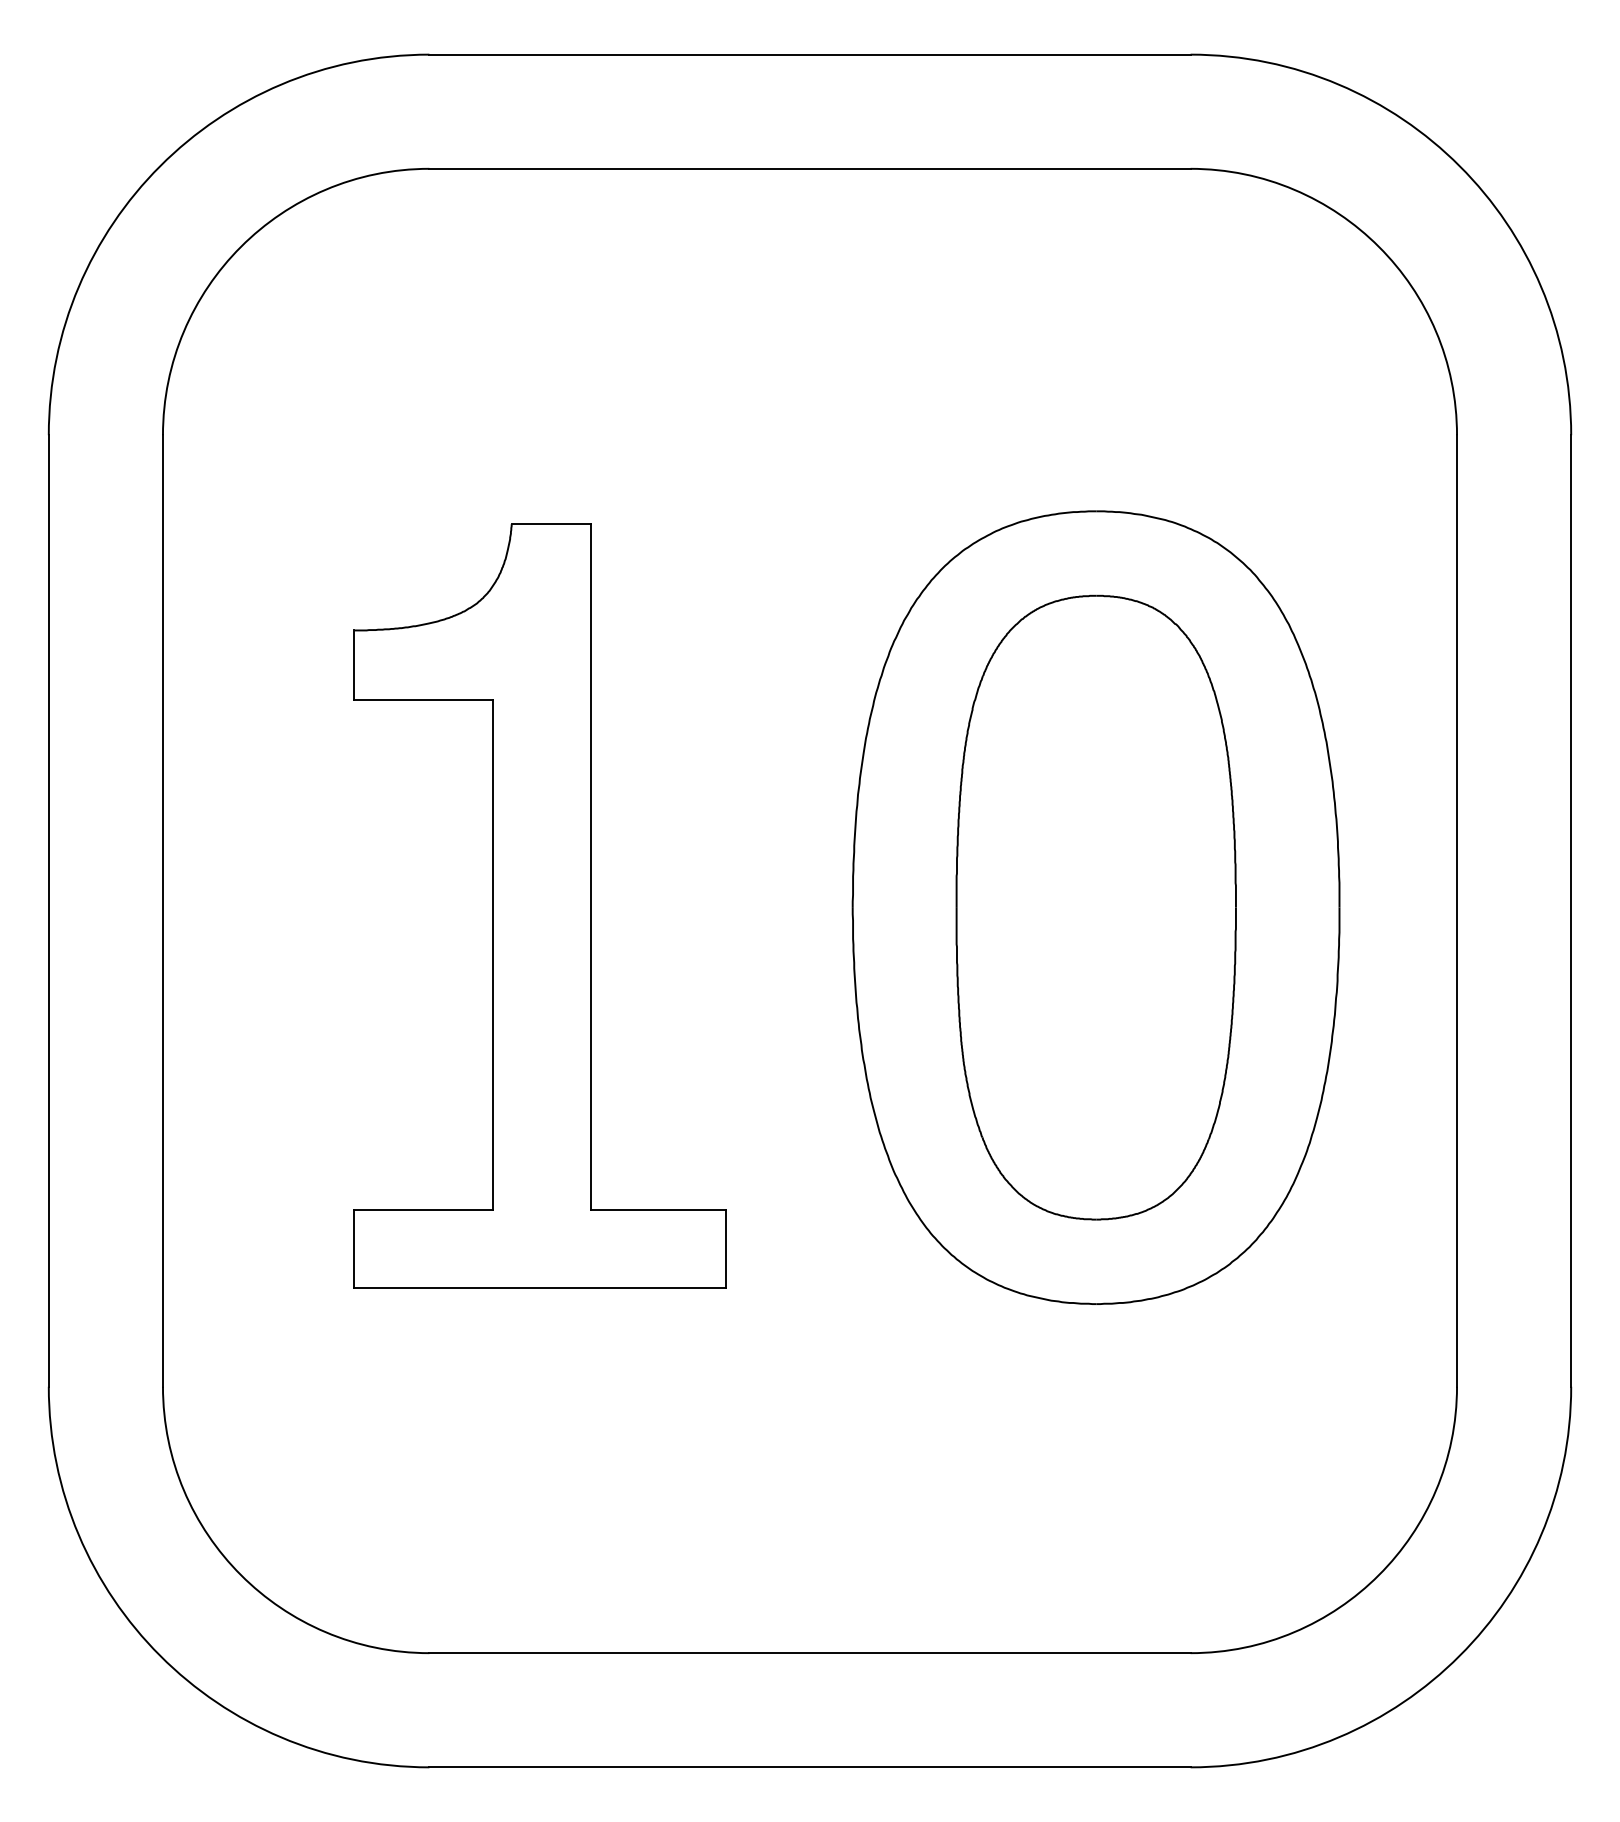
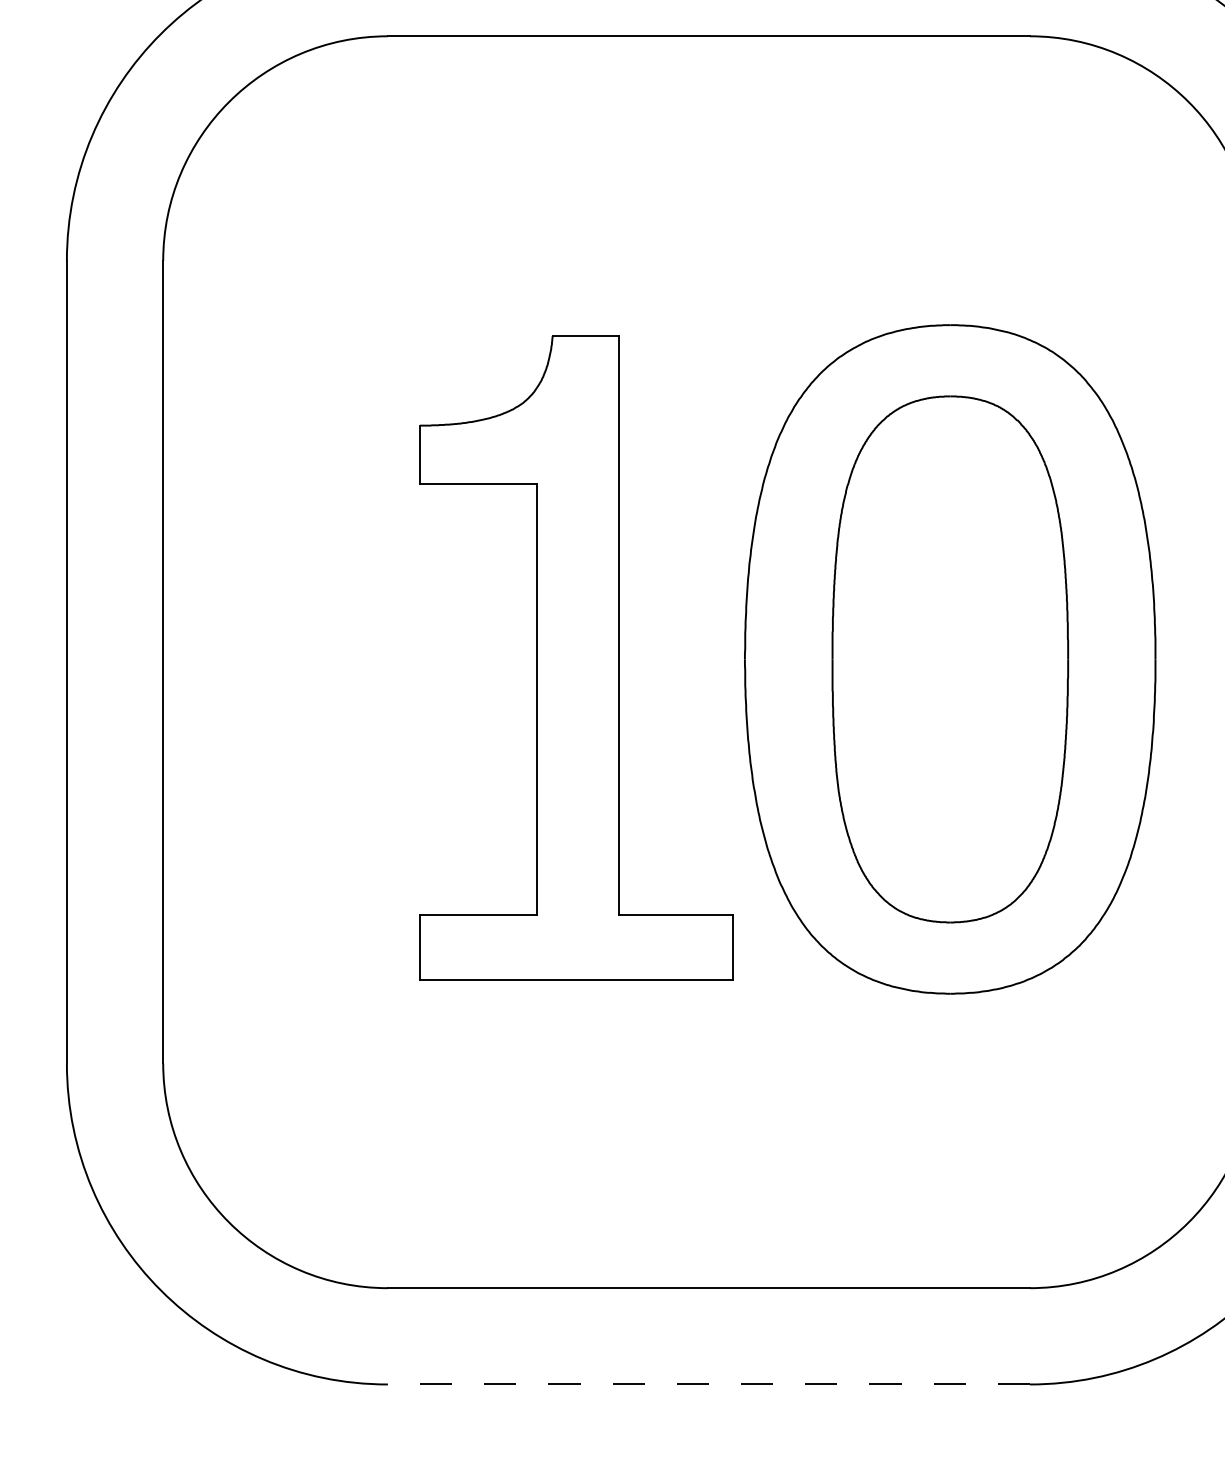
part: (539, 905) -> (576, 657), moved
line: (810, 1767) -> (709, 1384), solid -> dashed

